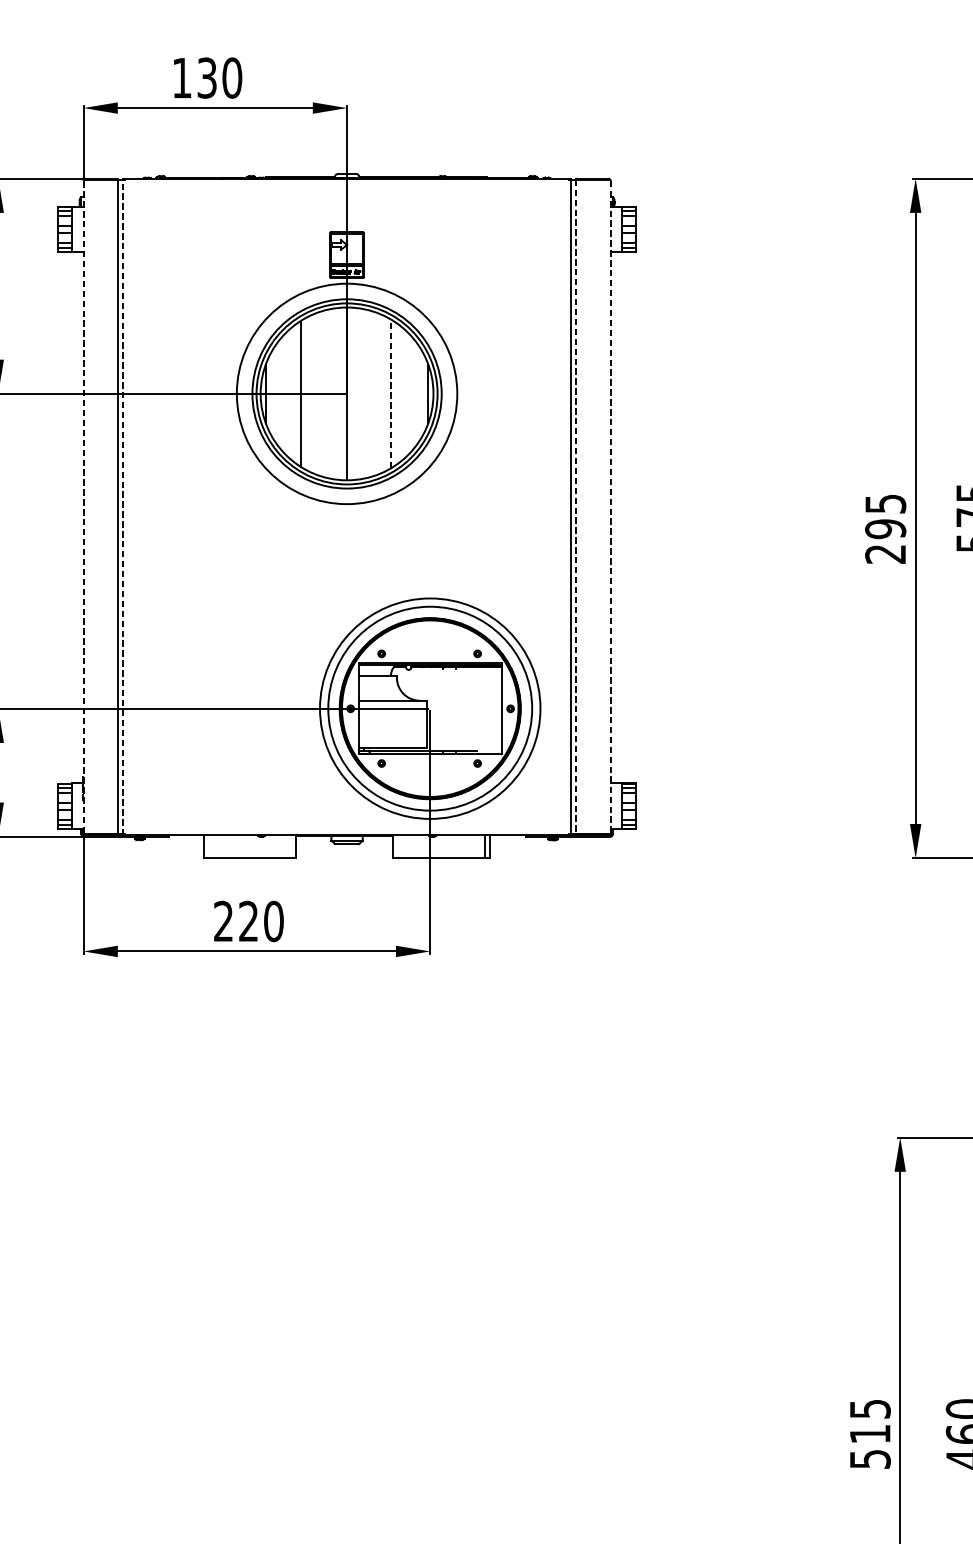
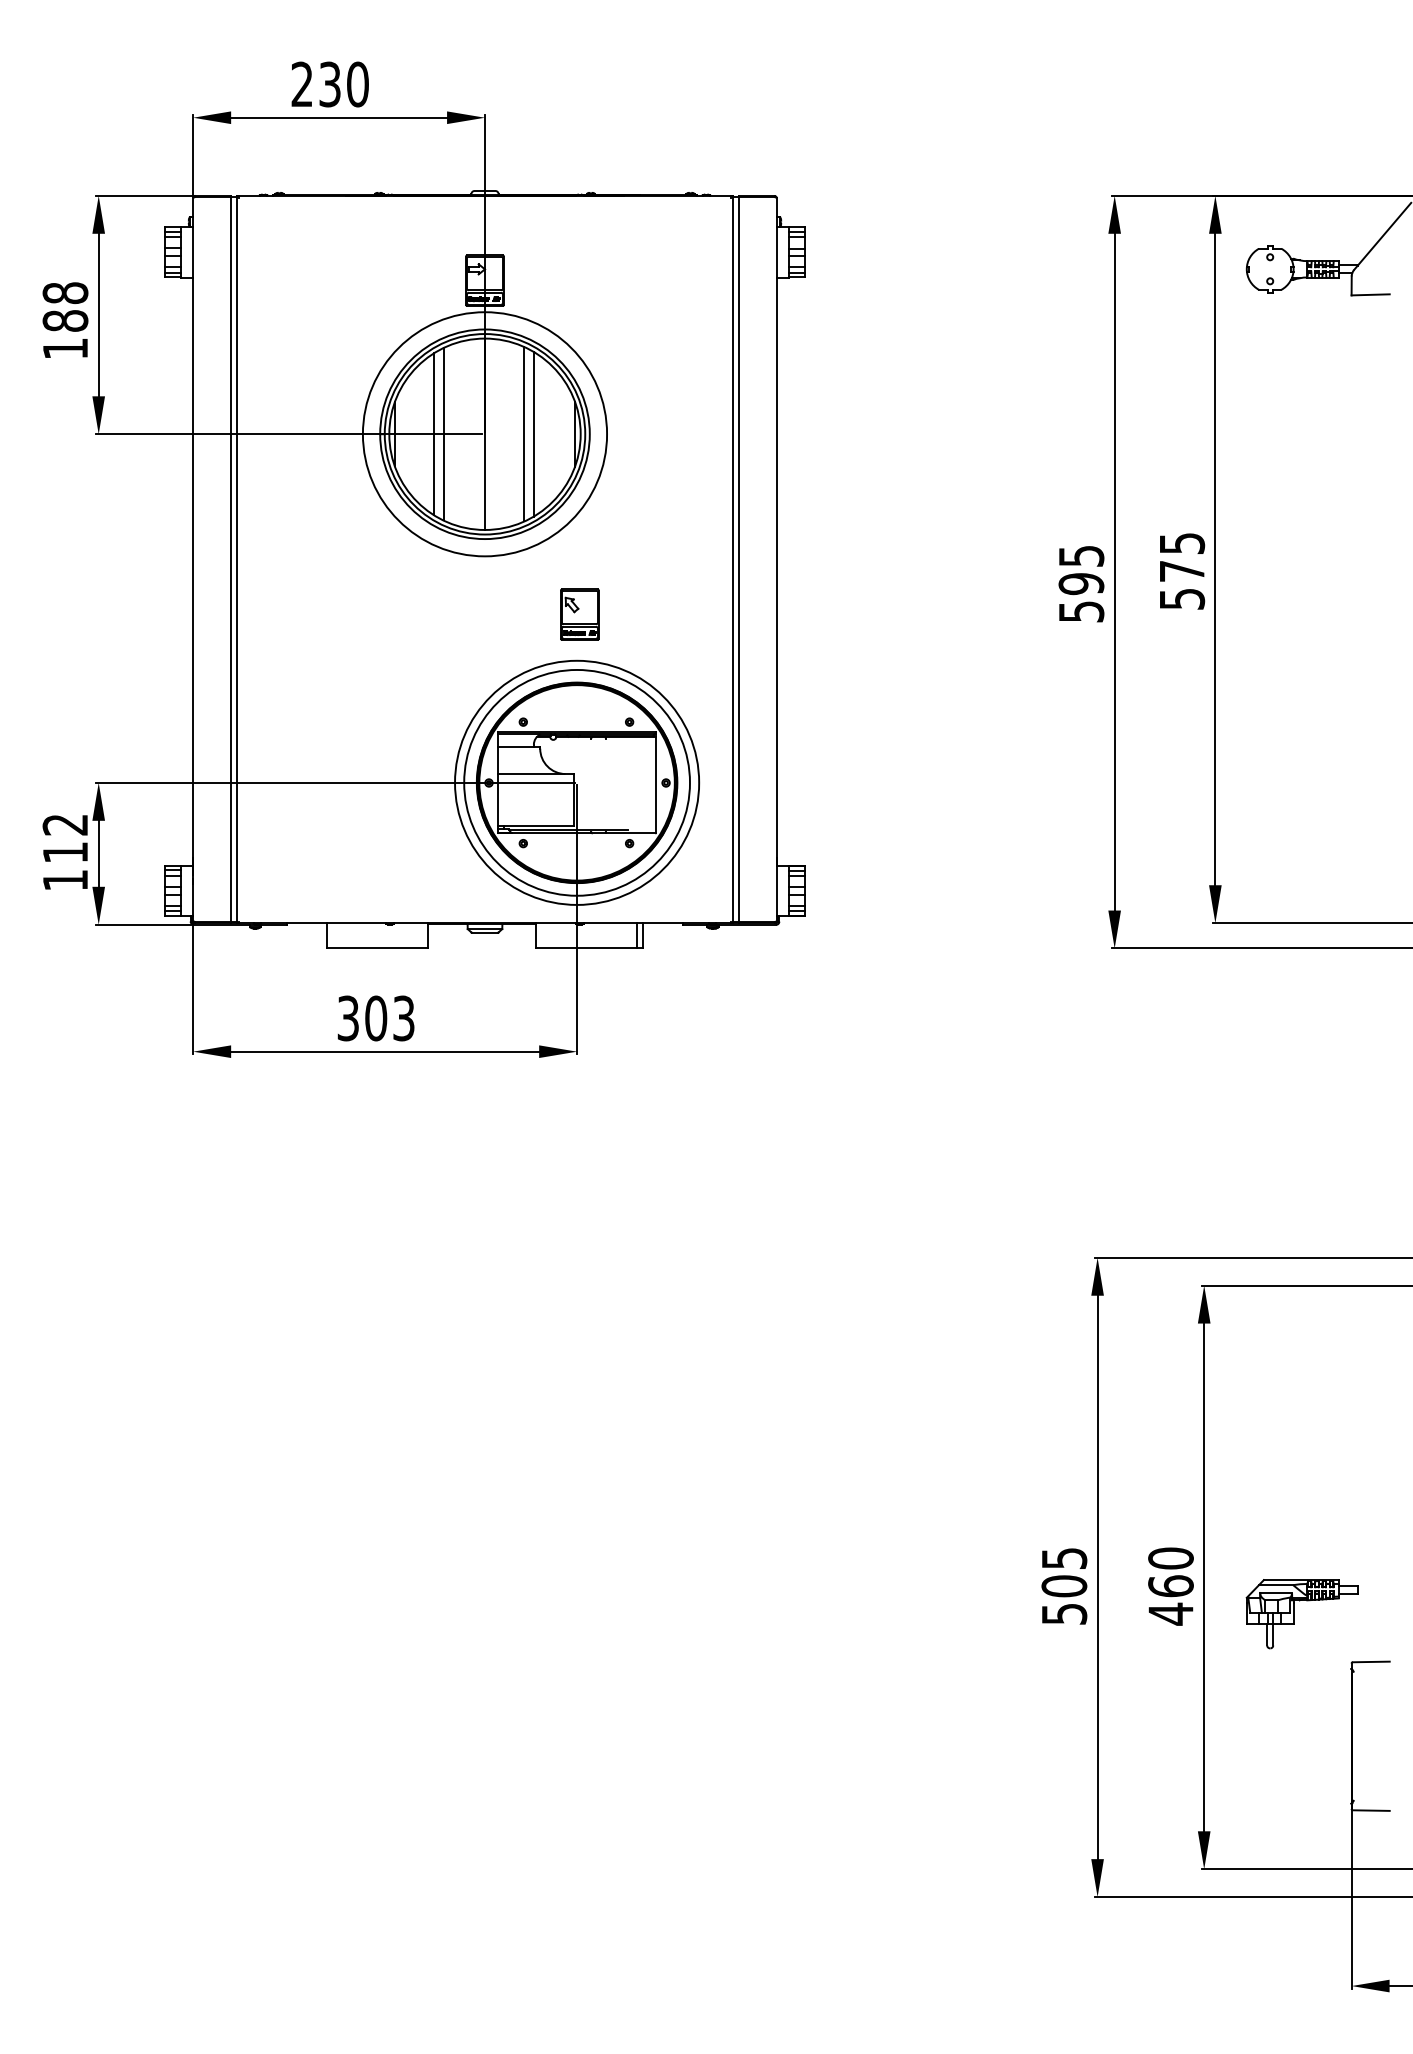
text: (181, 77) -> (301, 83), 130 -> 230
line: (390, 393) -> (533, 433), dashed -> solid
line: (309, 394) -> (443, 434), added
line: (382, 394) -> (524, 434), added
line: (83, 506) -> (193, 559), dashed -> solid
line: (123, 506) -> (237, 559), dashed -> solid
line: (575, 506) -> (738, 559), dashed -> solid
line: (610, 507) -> (776, 560), dashed -> solid
text: (885, 553) -> (1081, 611), 295 -> 595
part: (432, 556) -> (579, 614), added
text: (248, 921) -> (375, 1018), 220 -> 303
text: (870, 1434) -> (1064, 1586), 515 -> 505

